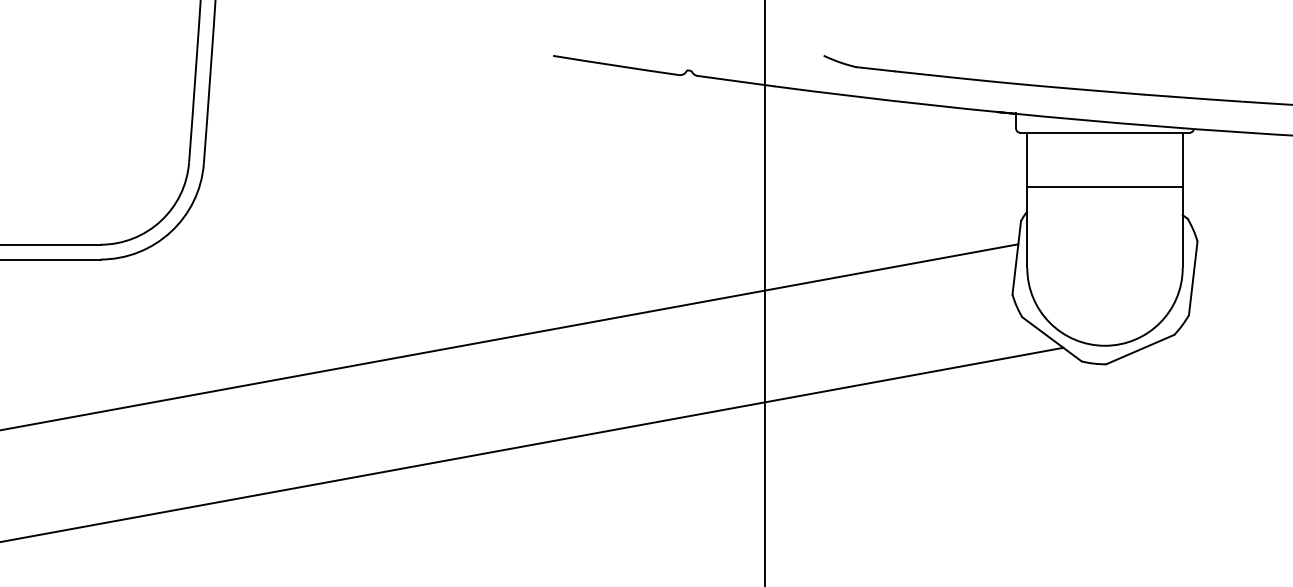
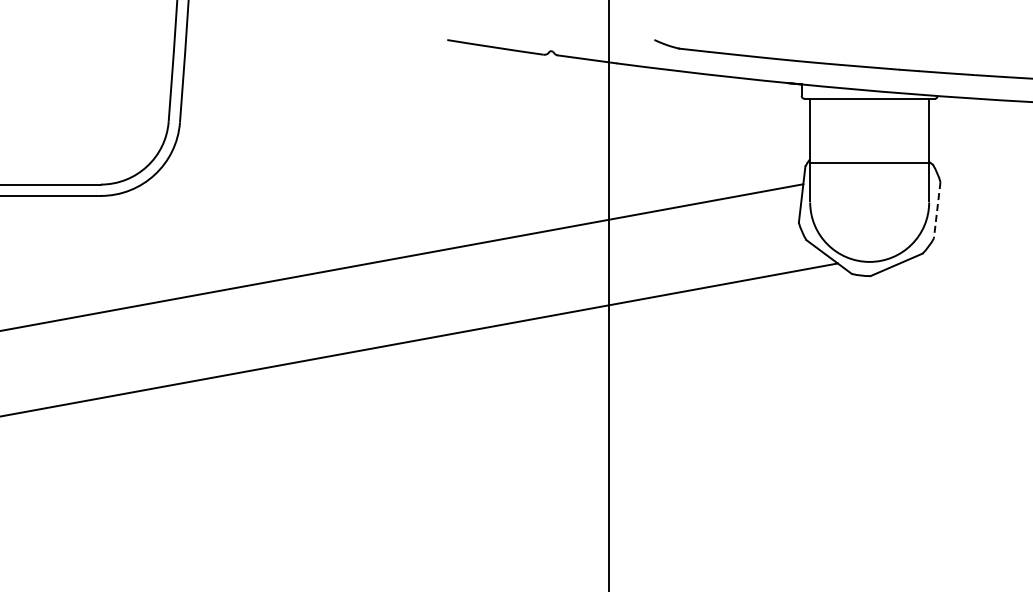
line: (1104, 187) -> (869, 163), moved
line: (1193, 278) -> (937, 210), solid -> dashed

